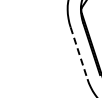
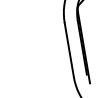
line: (79, 53) -> (69, 50), dashed -> solid

